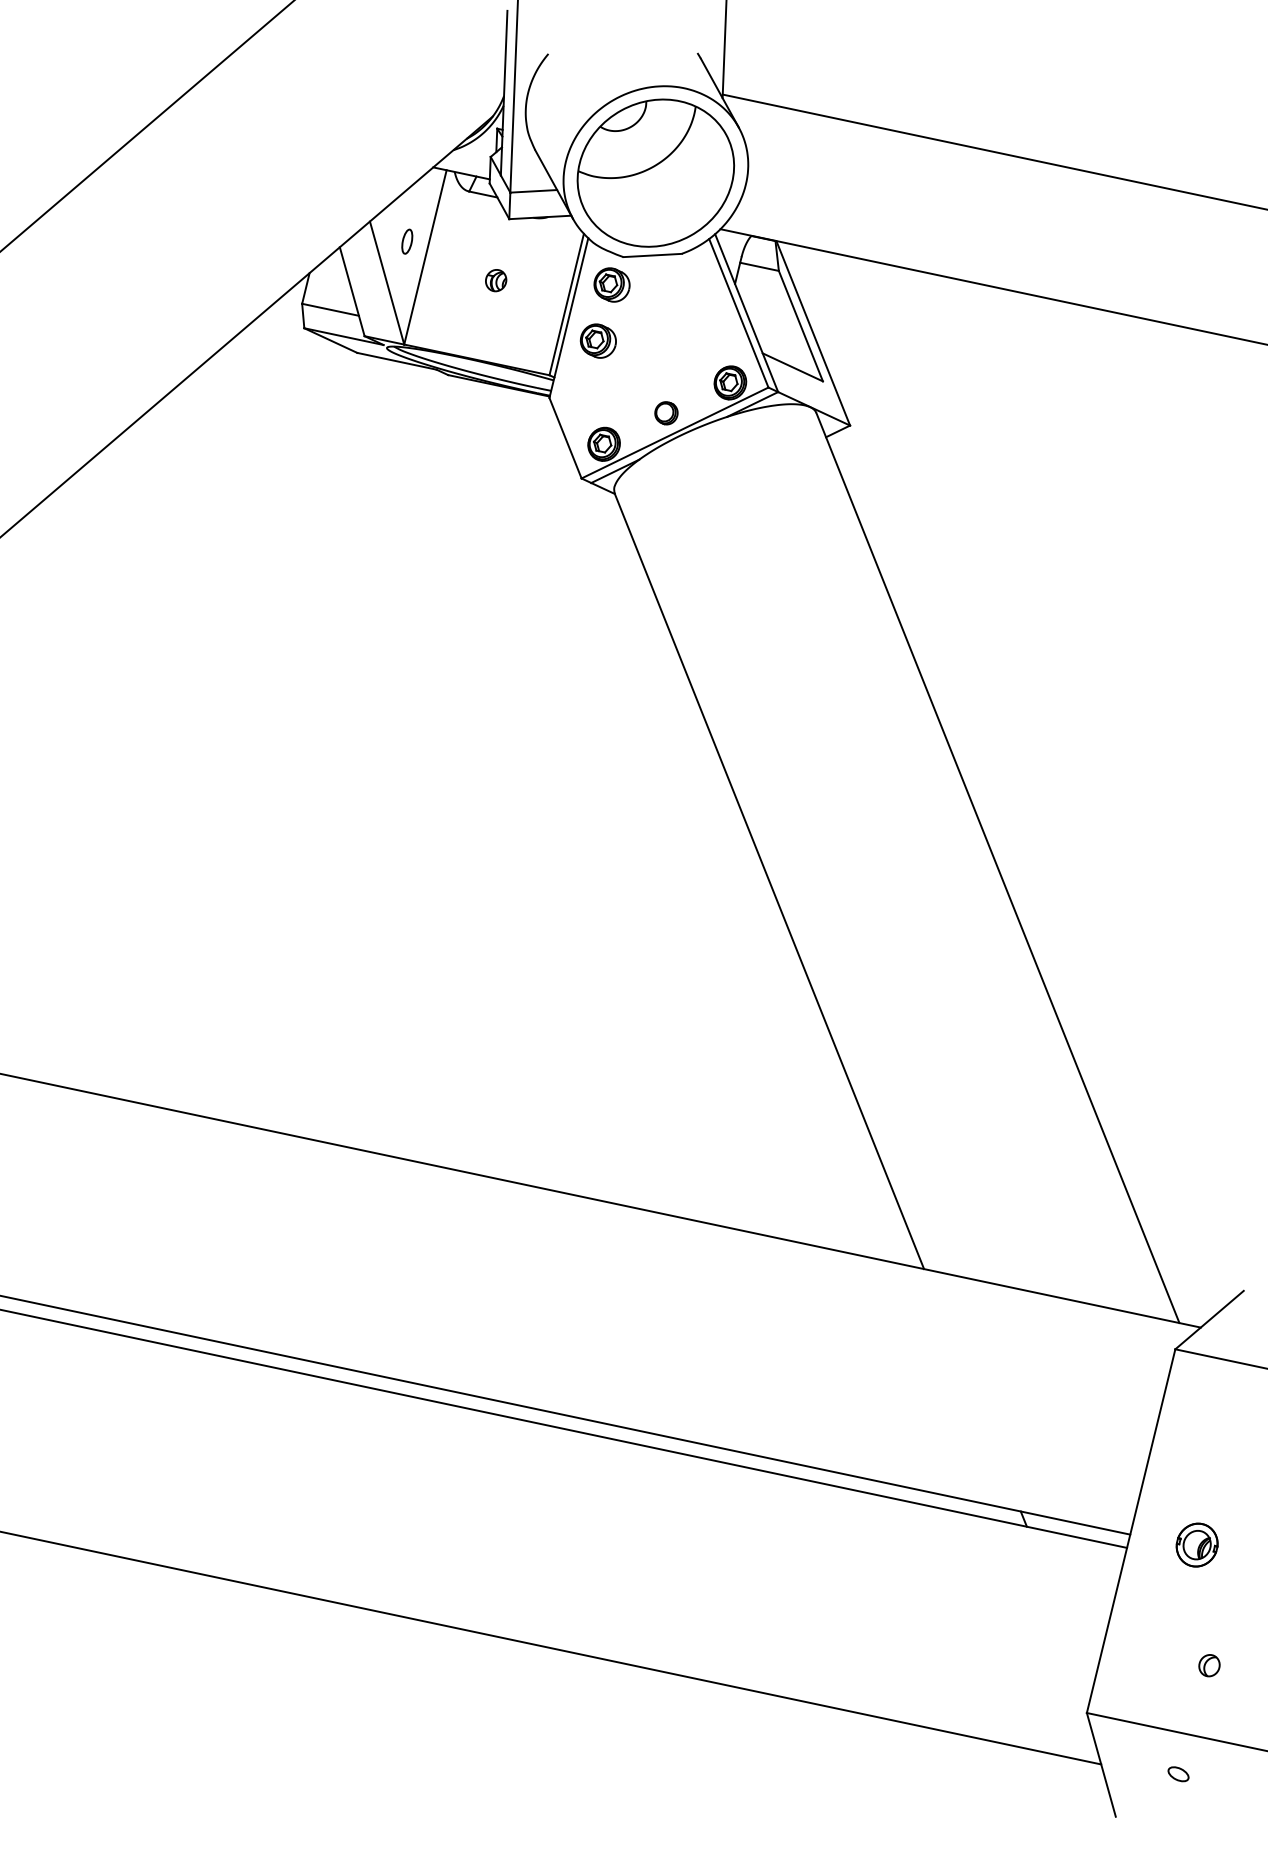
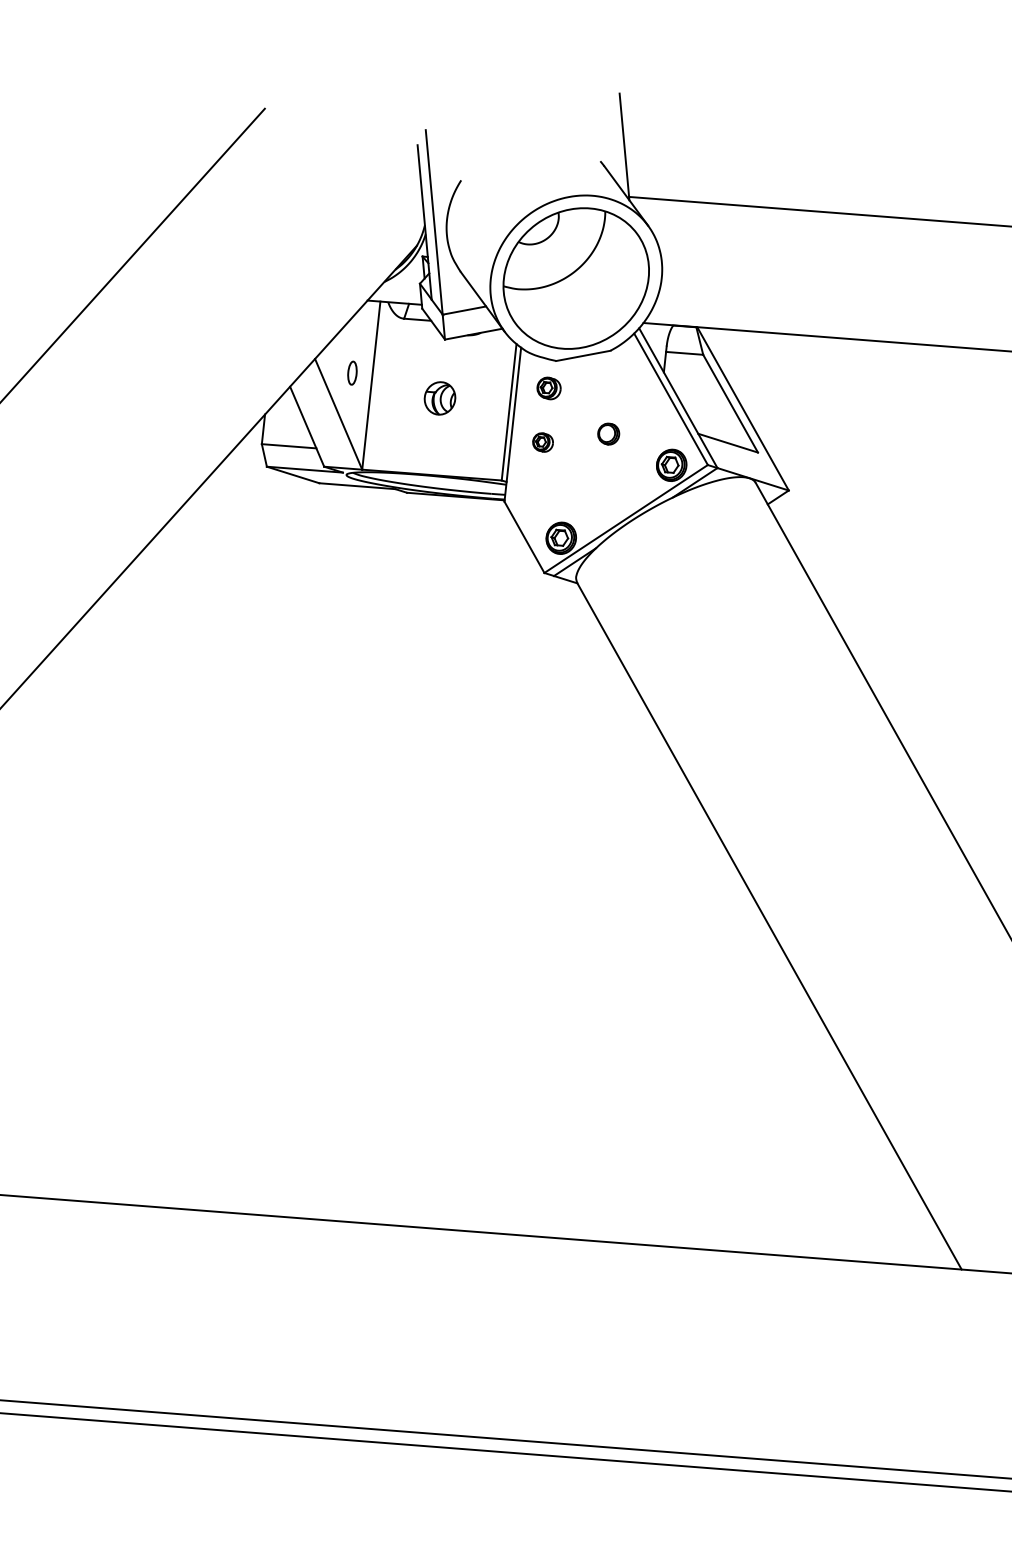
part: (496, 280) -> (440, 398), size x1.6
part: (611, 284) -> (548, 388), size x0.7
part: (597, 340) -> (542, 442), size x0.6
part: (666, 413) -> (608, 434), moved

